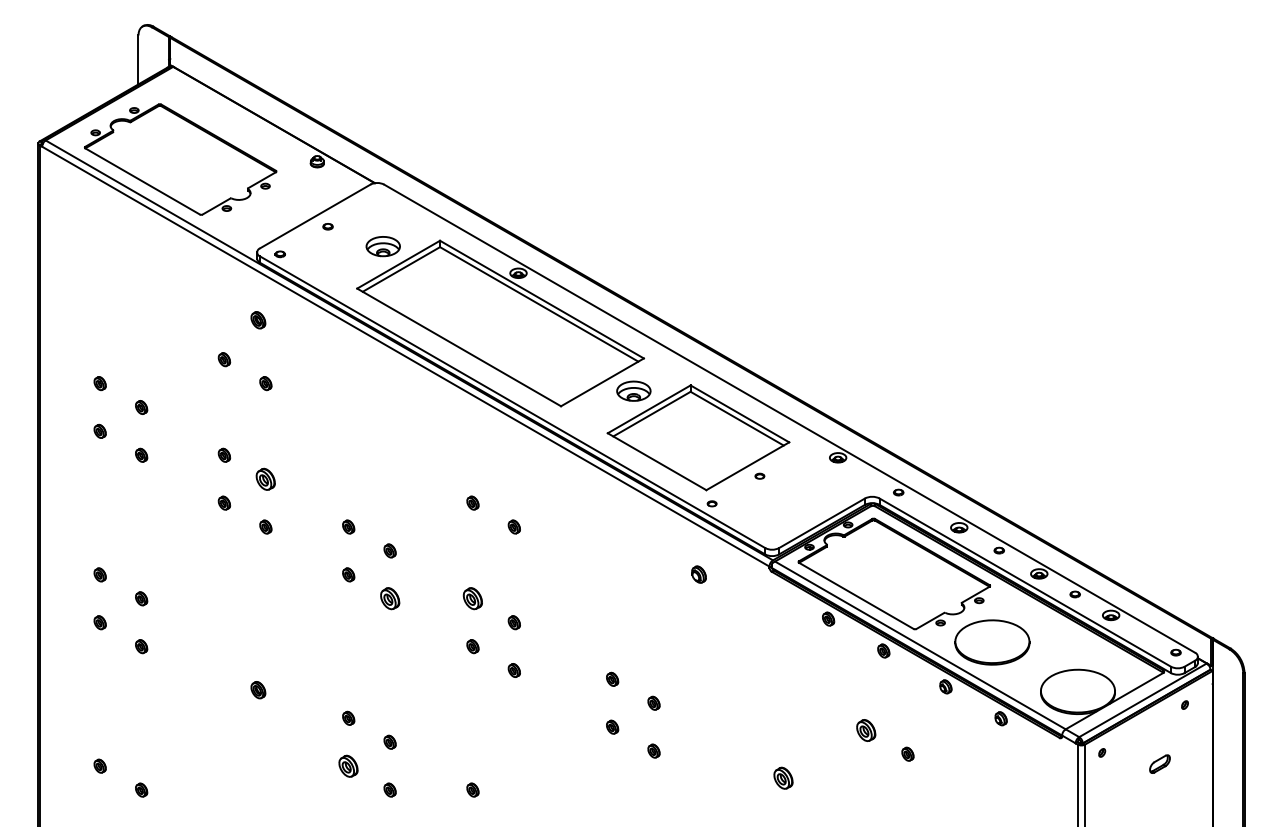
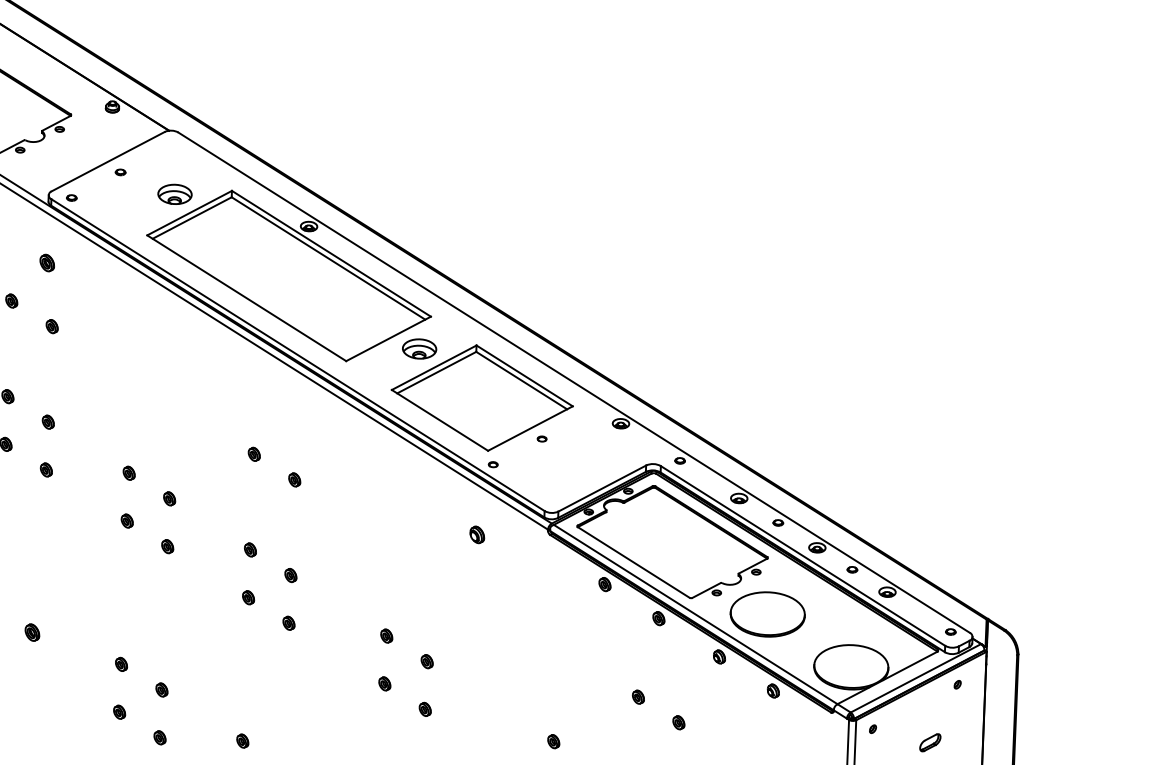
part: (265, 478) -> (48, 421), size x0.62
part: (389, 598) -> (167, 546), size x0.62
part: (472, 598) -> (250, 549), size x0.62
part: (866, 729) -> (638, 696), size x0.62
part: (348, 765) -> (119, 711), size x0.62
part: (783, 777) -> (553, 740), size x0.62

